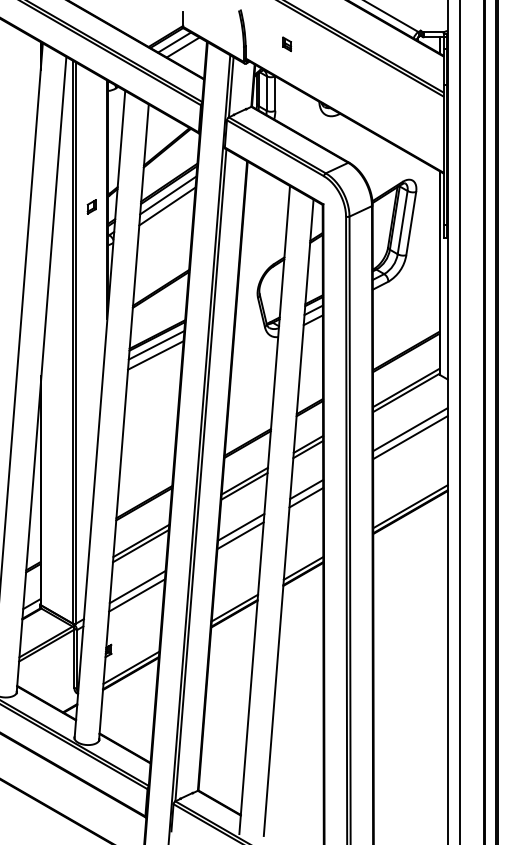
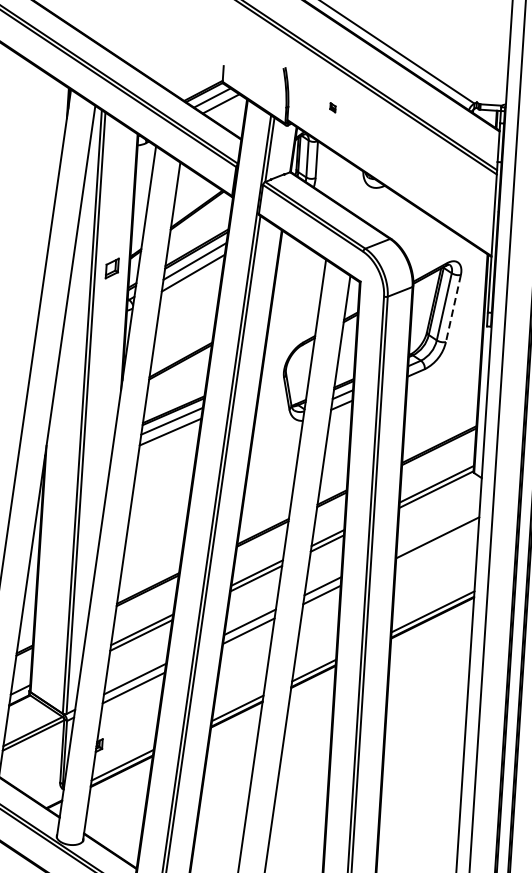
part: (287, 44) -> (333, 107), size x0.6
part: (91, 206) -> (111, 267), size x1.4
line: (411, 223) -> (453, 308), solid -> dashed
line: (410, 429) -> (438, 529), removed

